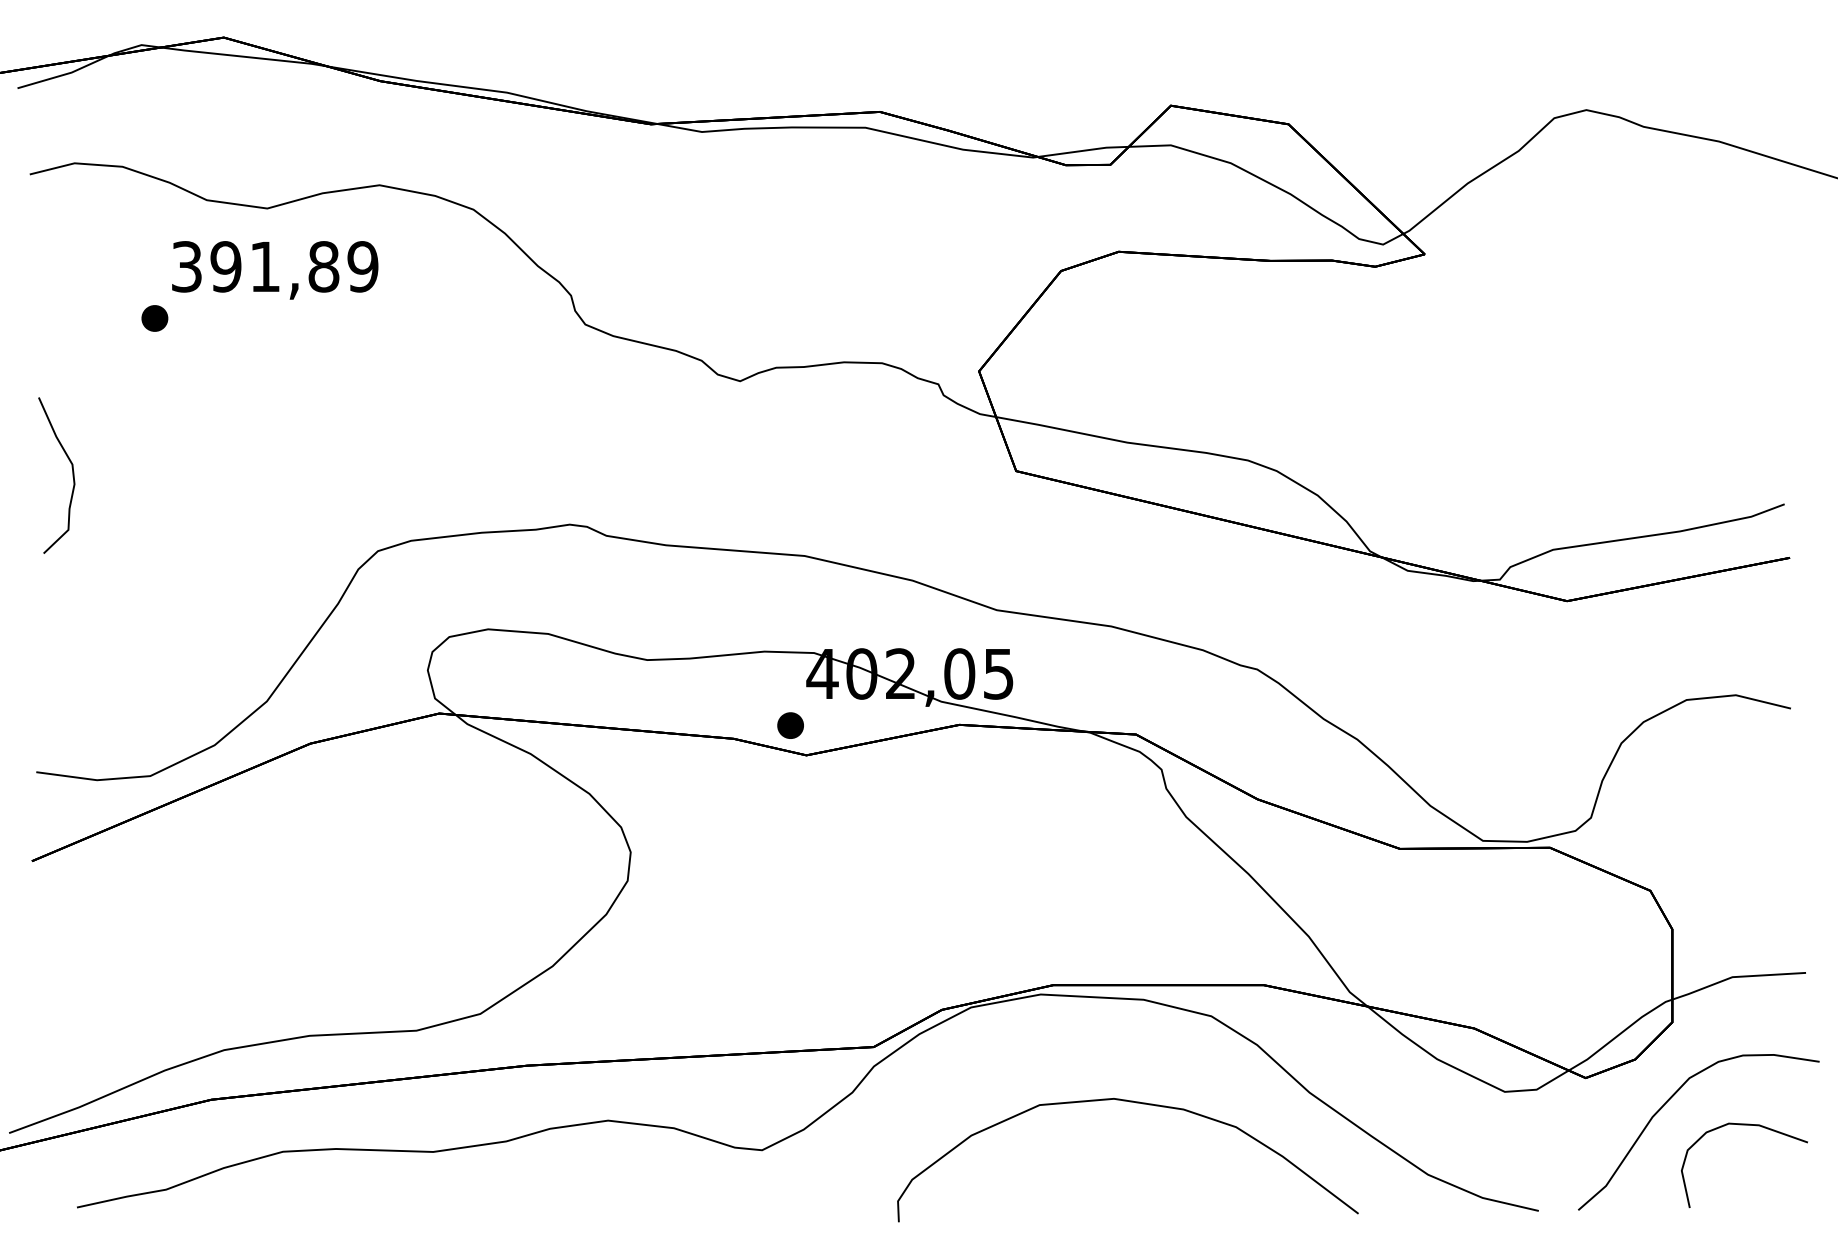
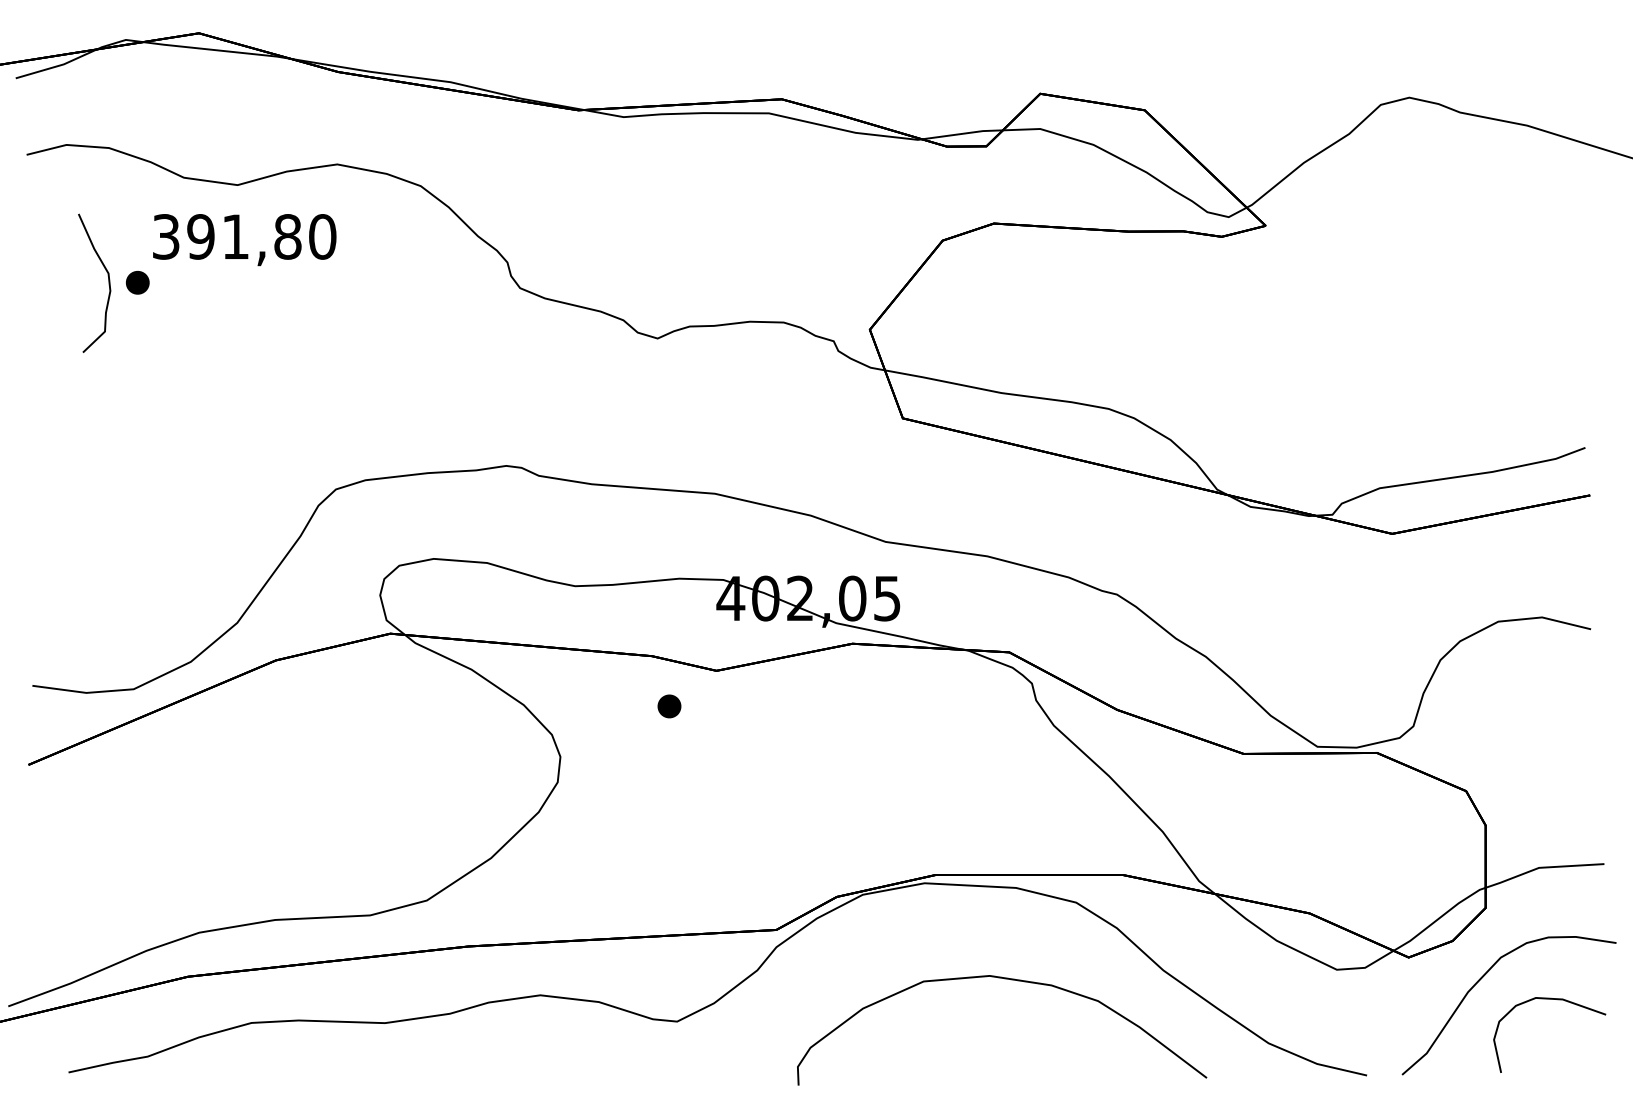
text: (362, 266) -> (322, 236), 391,89 -> 391,80
curve: (72, 474) -> (108, 282), moved
part: (790, 725) -> (669, 706), moved

